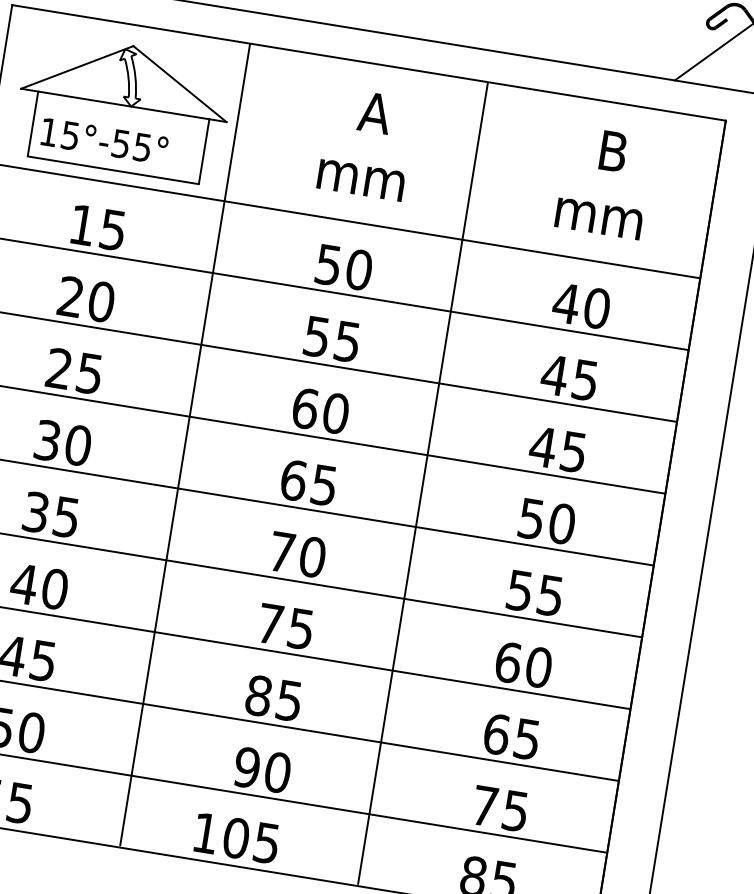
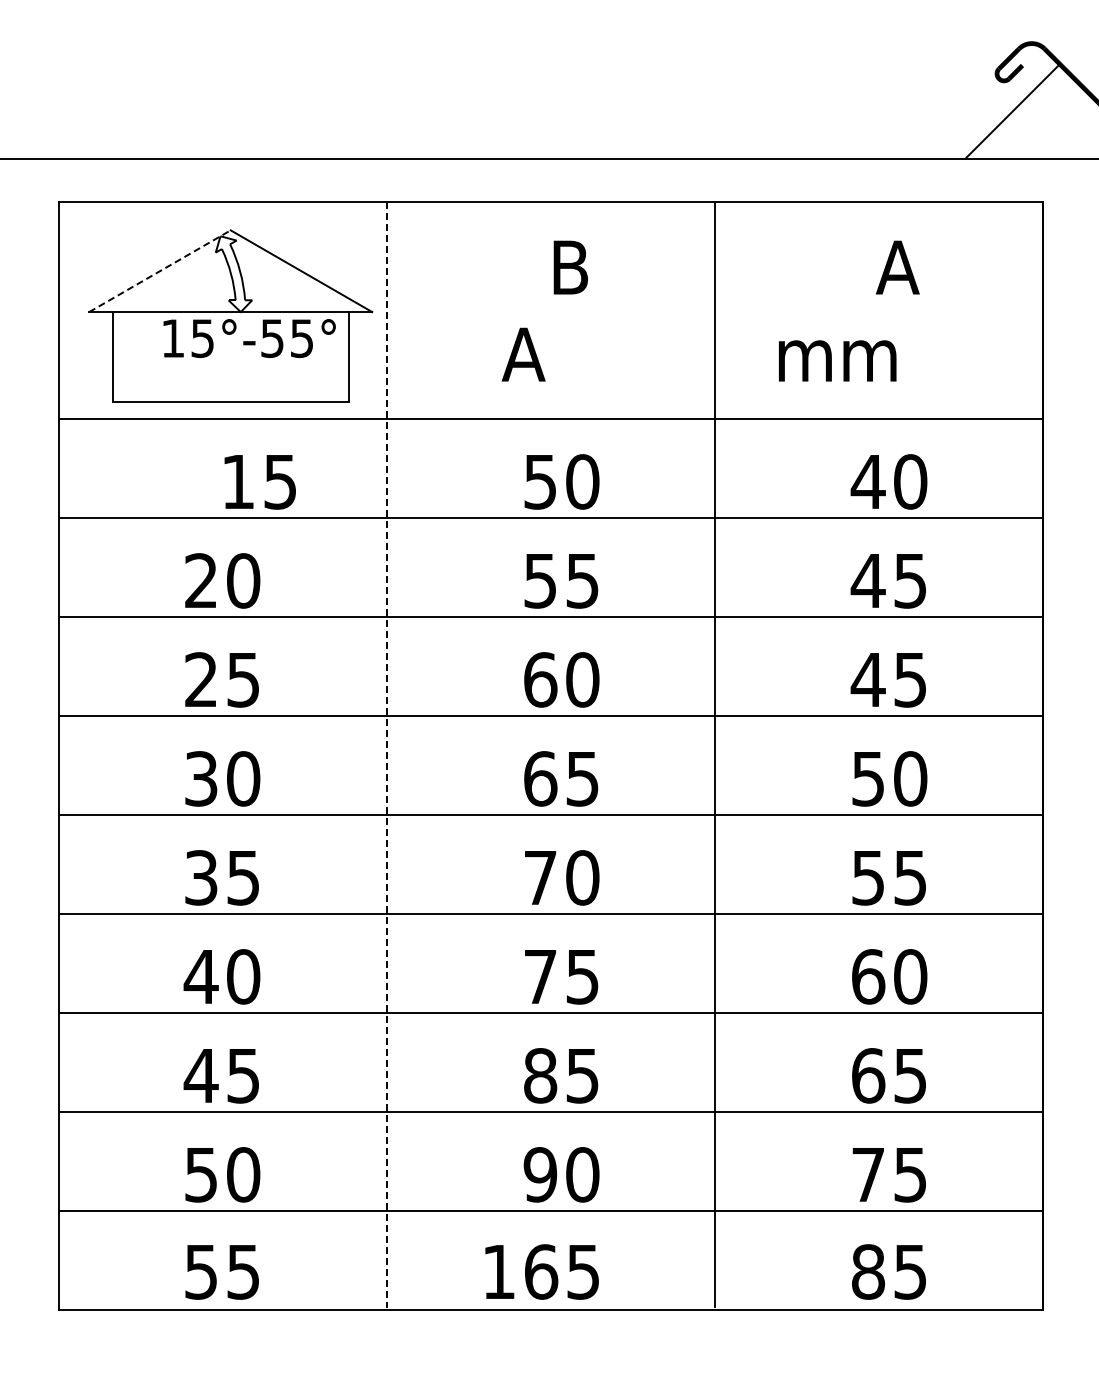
line: (76, 67) -> (159, 271), solid -> dashed
text: (374, 112) -> (569, 267), A -> B
text: (104, 141) -> (249, 338), moved
text: (612, 151) -> (897, 267), B -> A
text: (359, 175) -> (562, 354), mm -> A
text: (598, 218) -> (837, 360), moved
text: (97, 228) -> (259, 482), moved
line: (184, 445) -> (386, 755), solid -> dashed
text: (236, 837) -> (541, 1271), 105 -> 165

